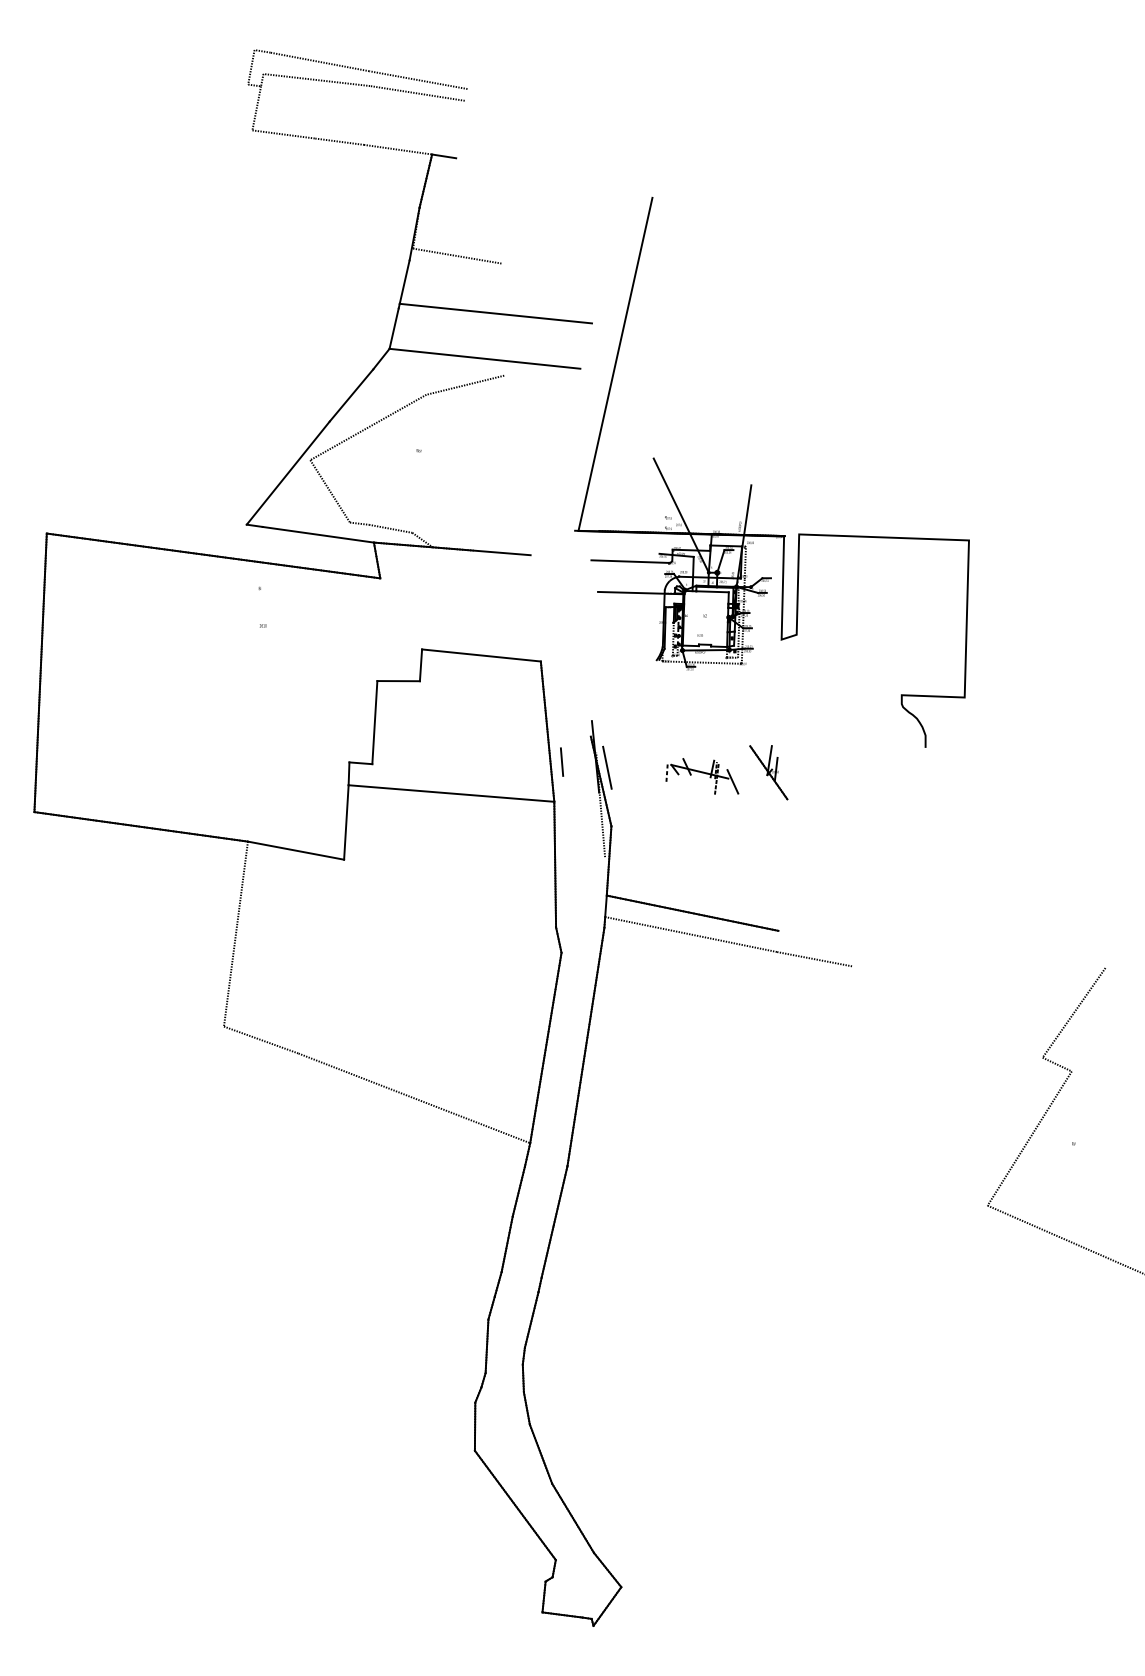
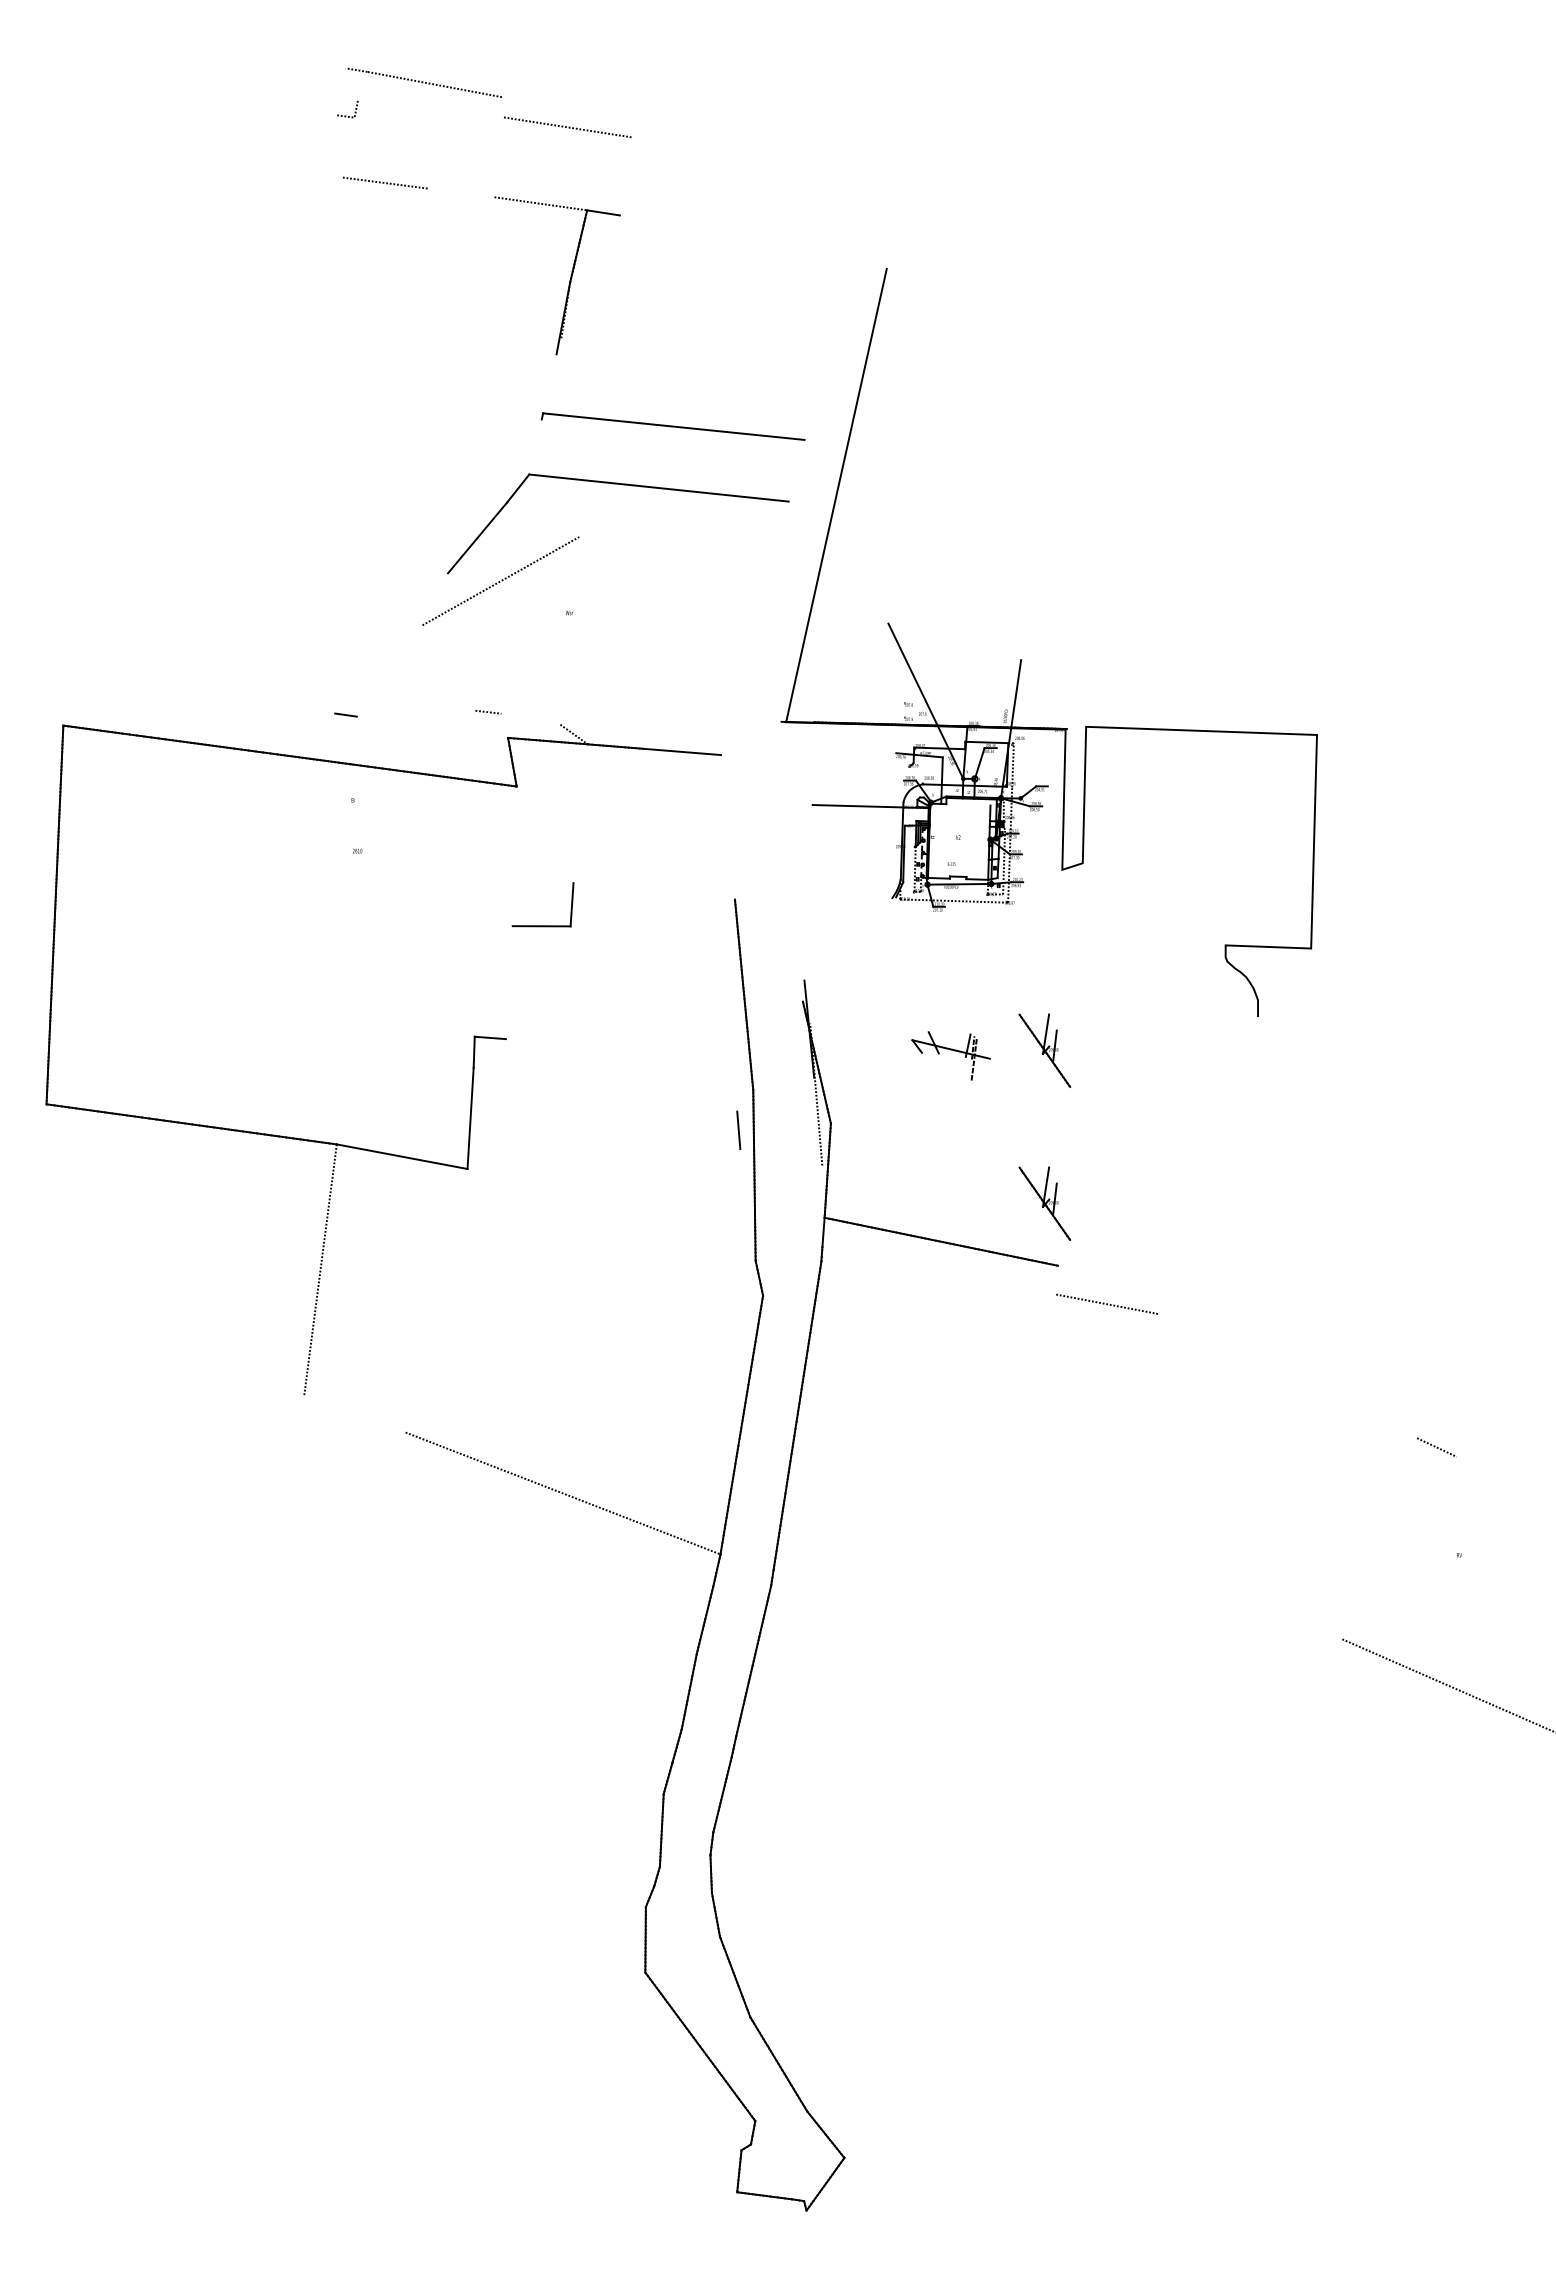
line: (251, 67) -> (341, 91), removed
line: (316, 79) -> (429, 108), removed
line: (418, 80) -> (568, 109), removed
line: (256, 108) -> (348, 147), removed
line: (339, 141) -> (461, 192), removed
line: (457, 256) -> (621, 348), removed
line: (404, 281) -> (549, 383), removed
line: (394, 328) -> (535, 446), removed
line: (465, 384) -> (632, 523), removed
line: (288, 473) -> (391, 643), removed
line: (330, 490) -> (448, 667), removed
line: (390, 528) -> (530, 718), removed
line: (318, 534) -> (432, 726), removed
line: (630, 561) -> (856, 763), removed
line: (712, 591) -> (968, 804), removed
line: (480, 655) -> (653, 891), removed
line: (374, 722) -> (508, 982), removed
line: (561, 761) -> (738, 1129), moved
line: (607, 767) -> (825, 1043), removed
line: (667, 773) -> (906, 1051), removed
line: (732, 782) -> (995, 1063), removed
line: (451, 793) -> (613, 1078), removed
part: (768, 885) -> (1044, 1203), added
line: (691, 934) -> (939, 1270), removed
line: (1073, 1013) -> (1459, 1377), removed
line: (260, 1039) -> (354, 1413), removed
line: (1029, 1138) -> (1399, 1547), removed

